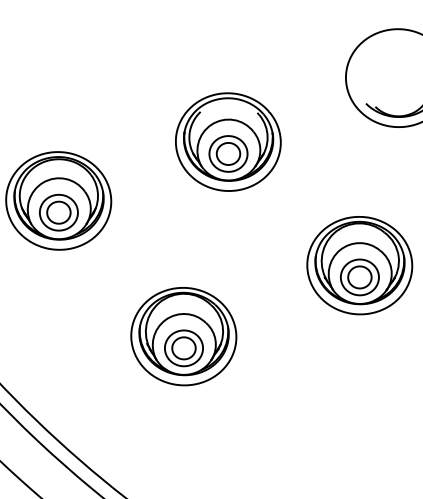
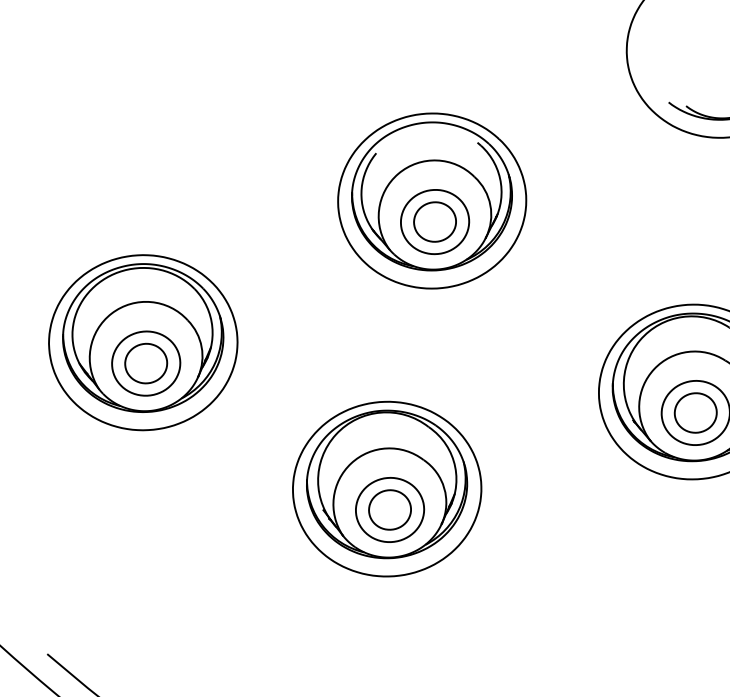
part: (183, 336) -> (386, 488), moved

